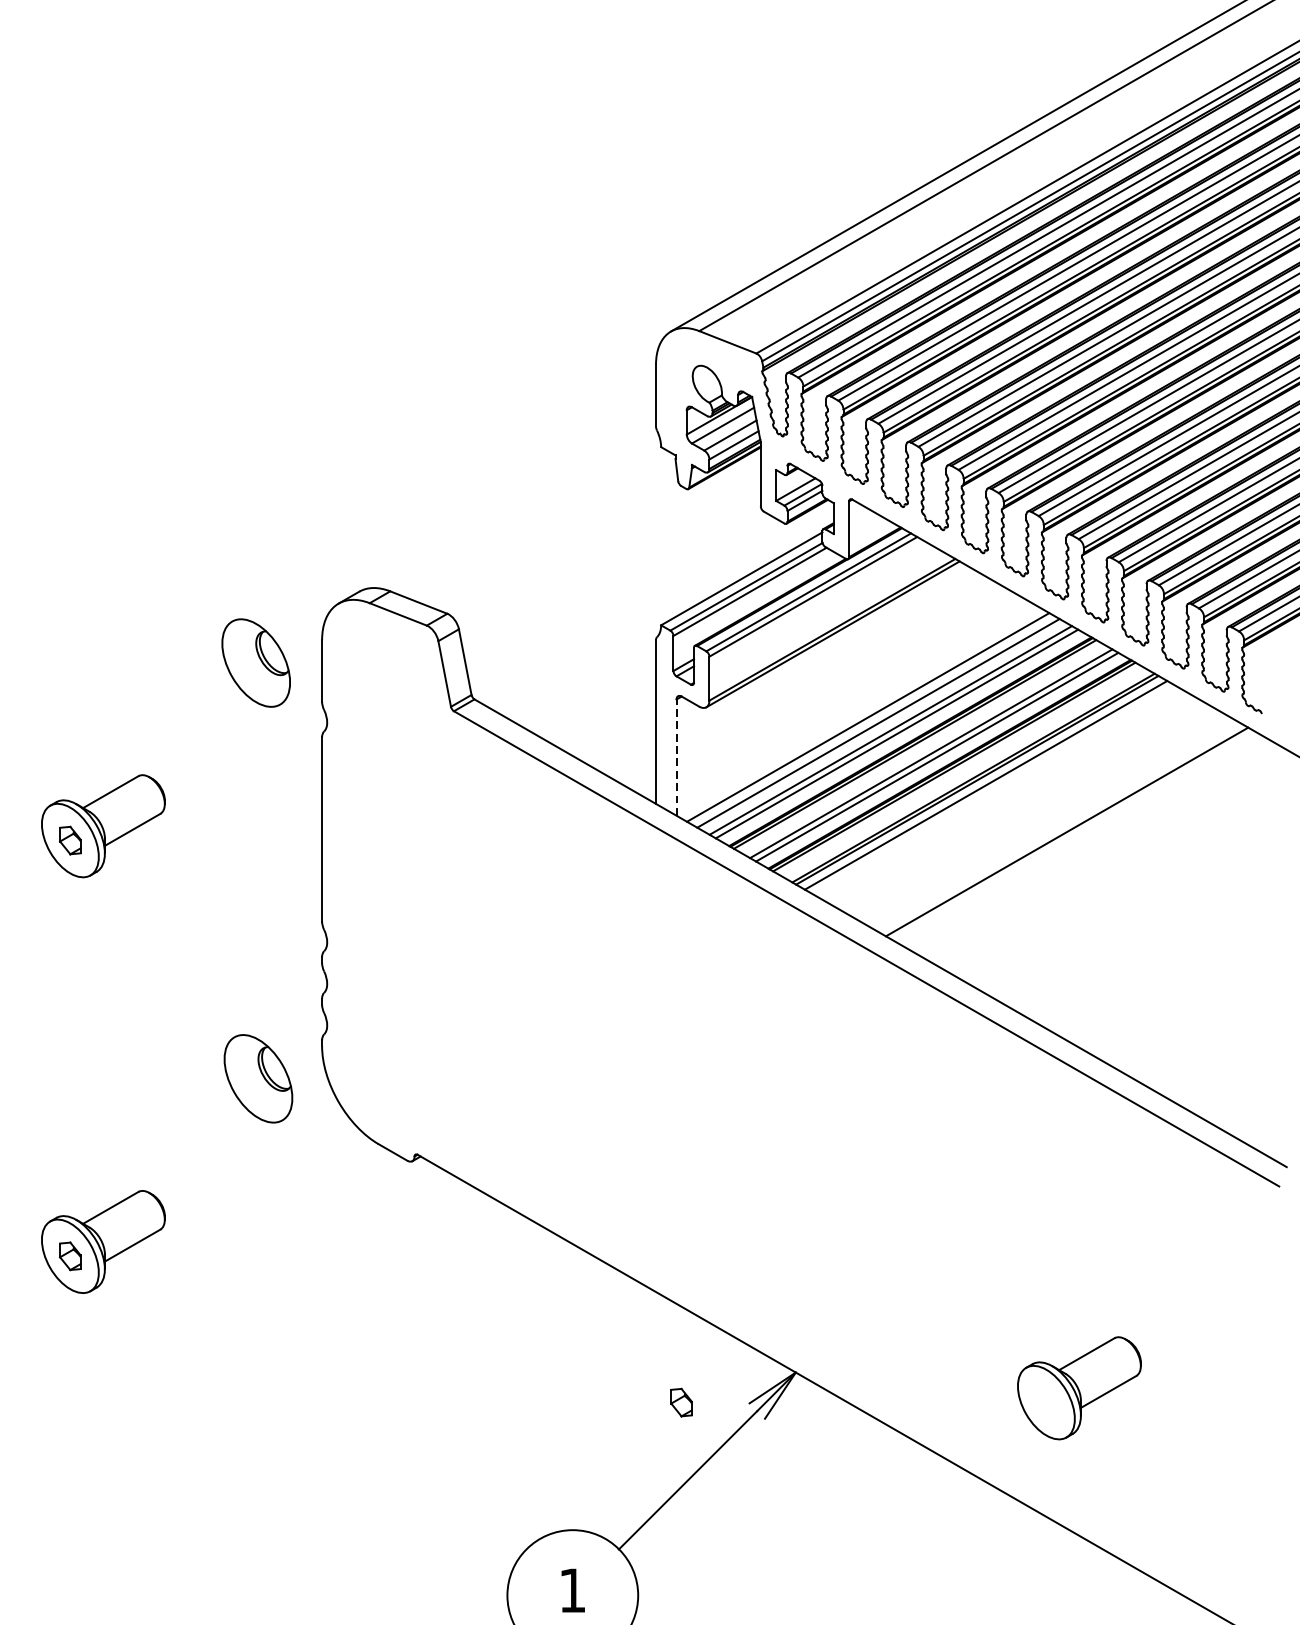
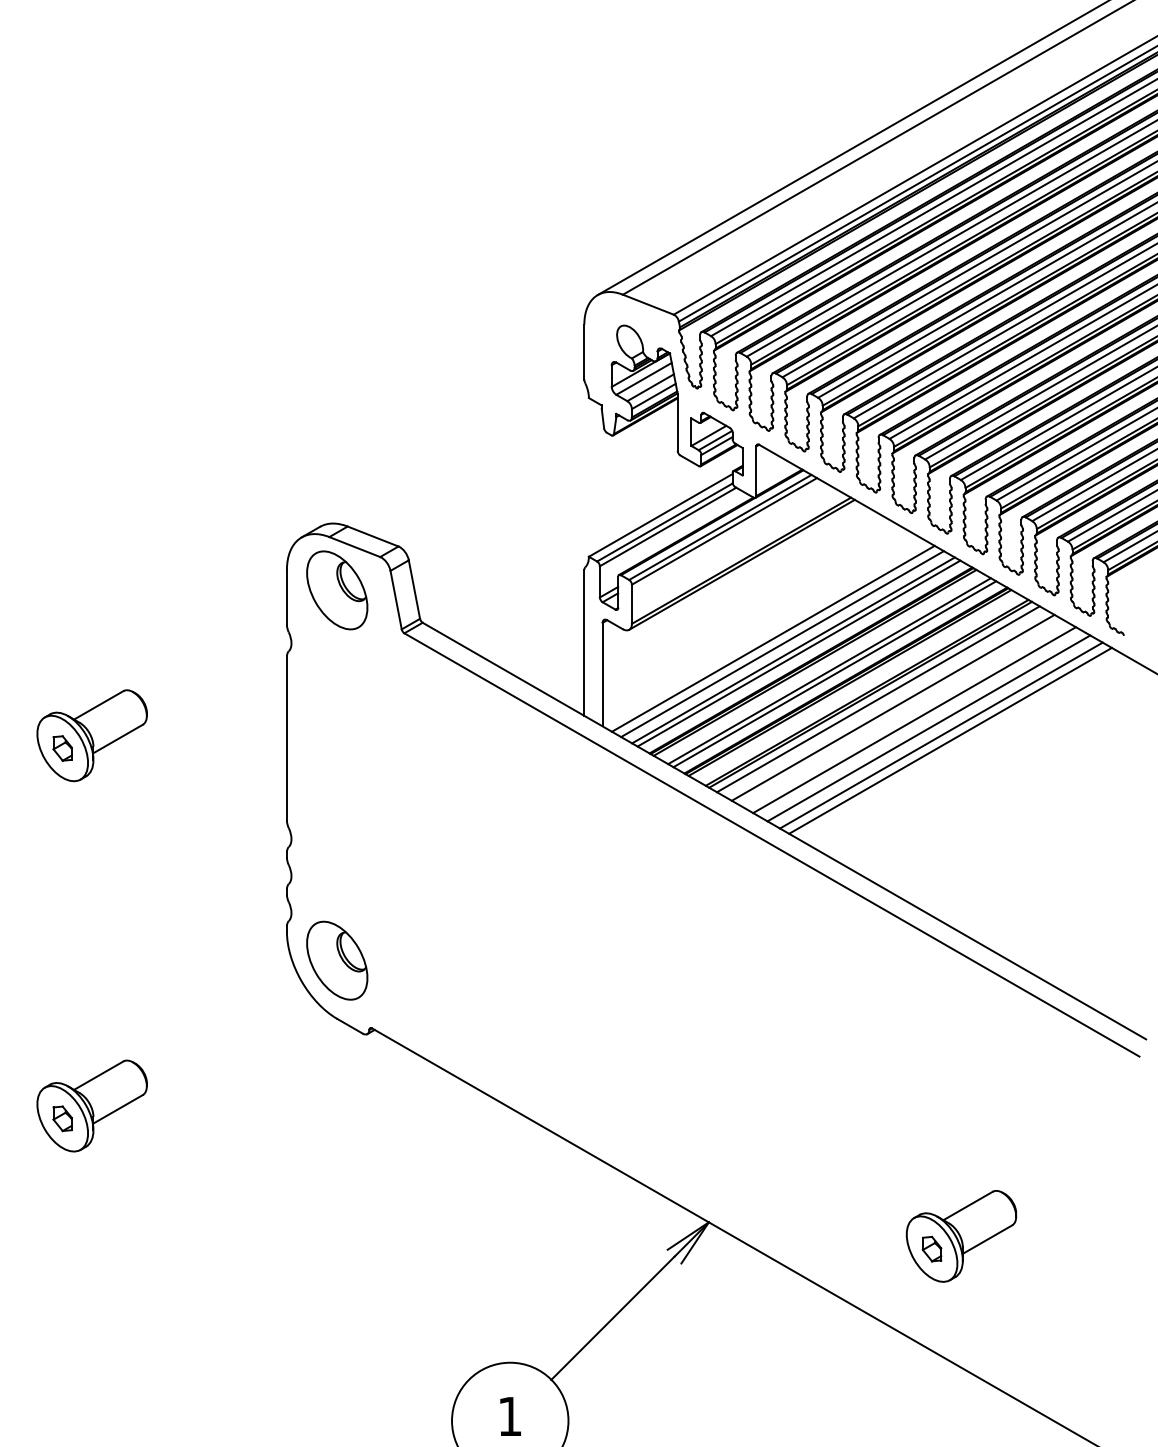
part: (256, 663) -> (337, 590), moved
line: (676, 757) -> (602, 674), dashed -> solid
line: (1001, 794) -> (892, 707), added
line: (1026, 809) -> (914, 720), added
line: (1042, 818) -> (928, 728), added
line: (1055, 825) -> (940, 735), added
part: (258, 1078) -> (337, 960), moved
part: (680, 1401) -> (931, 1248), moved

